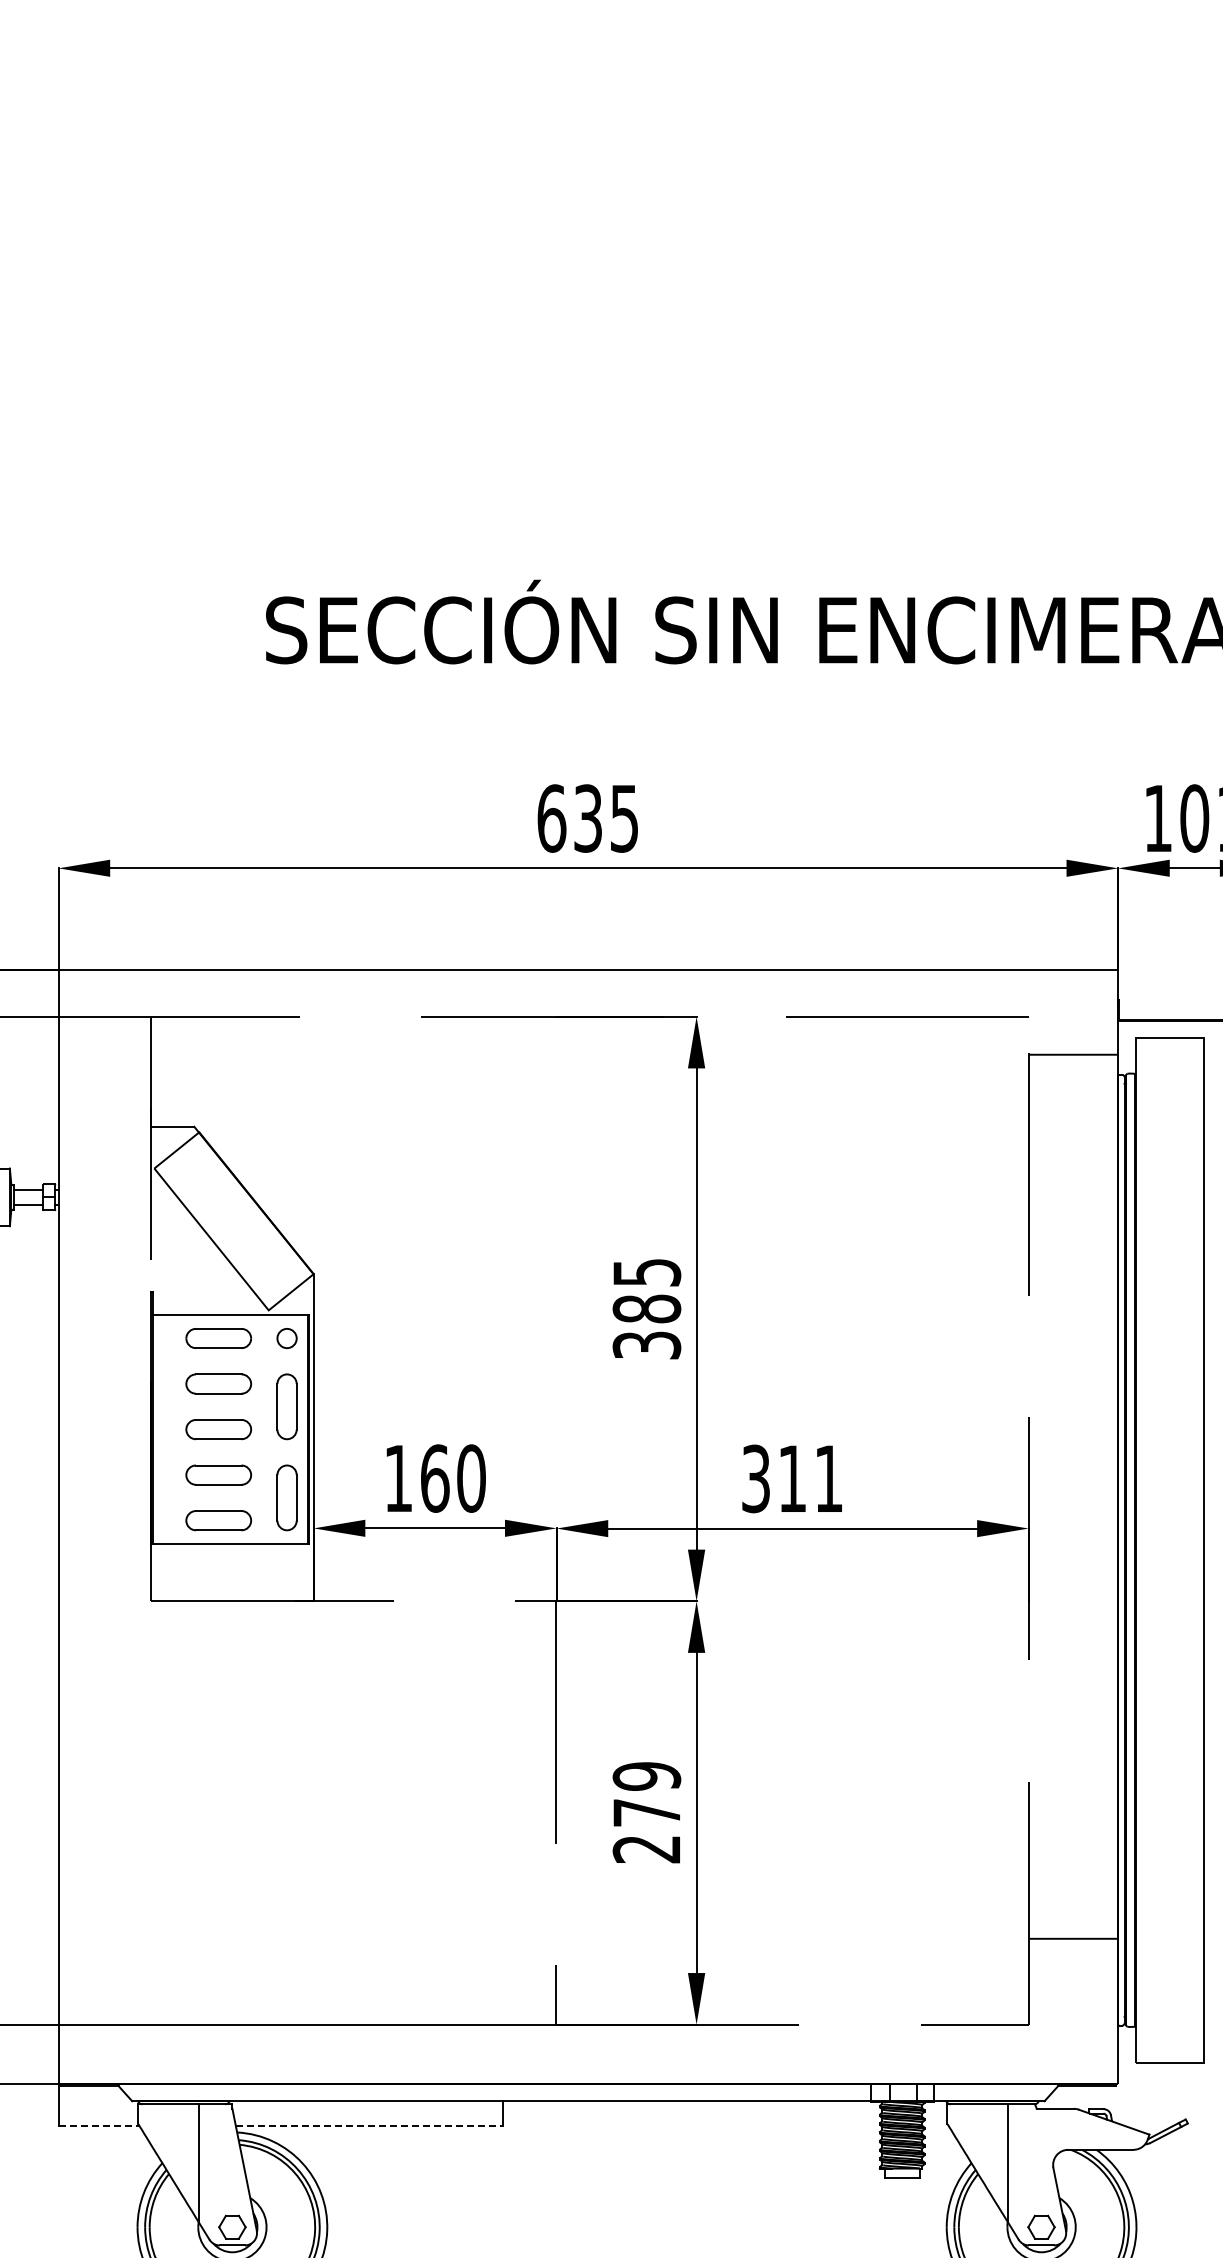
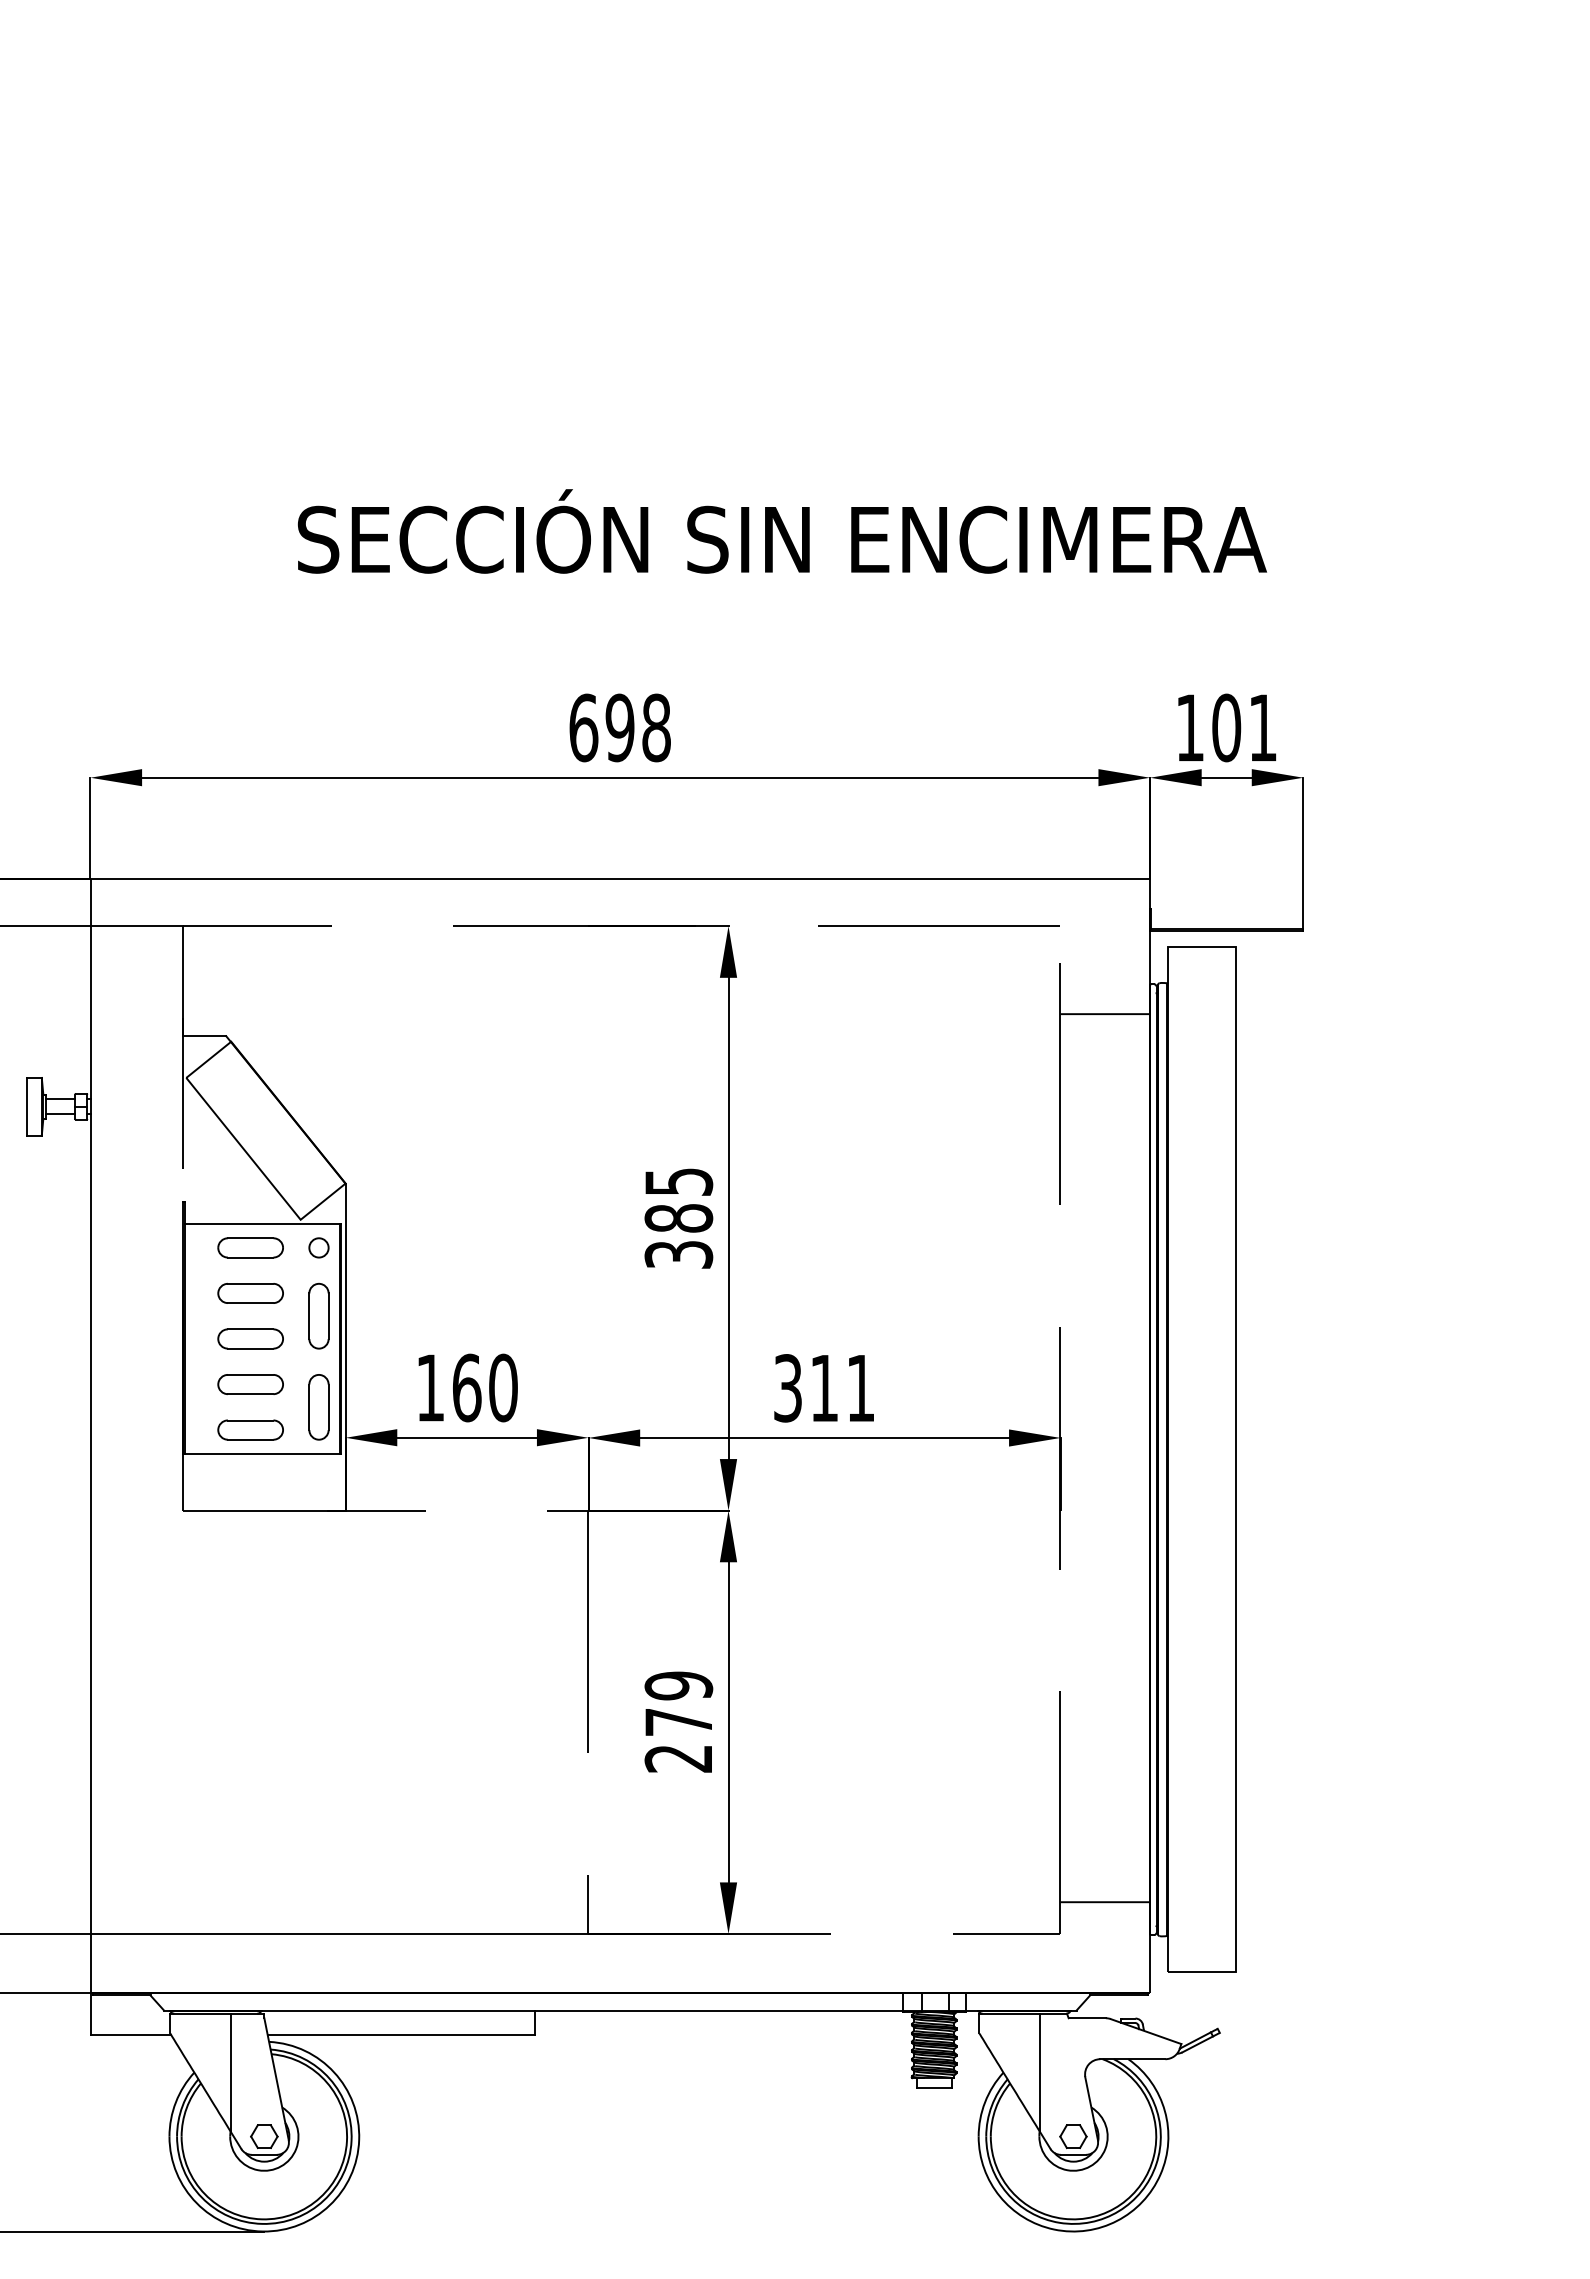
text: (605, 818) -> (637, 727), 635 -> 698
line: (1073, 1055) -> (1105, 1014), moved
line: (1073, 1939) -> (1105, 1902), moved
line: (99, 2126) -> (131, 2035), dashed -> solid
line: (369, 2126) -> (401, 2035), dashed -> solid

